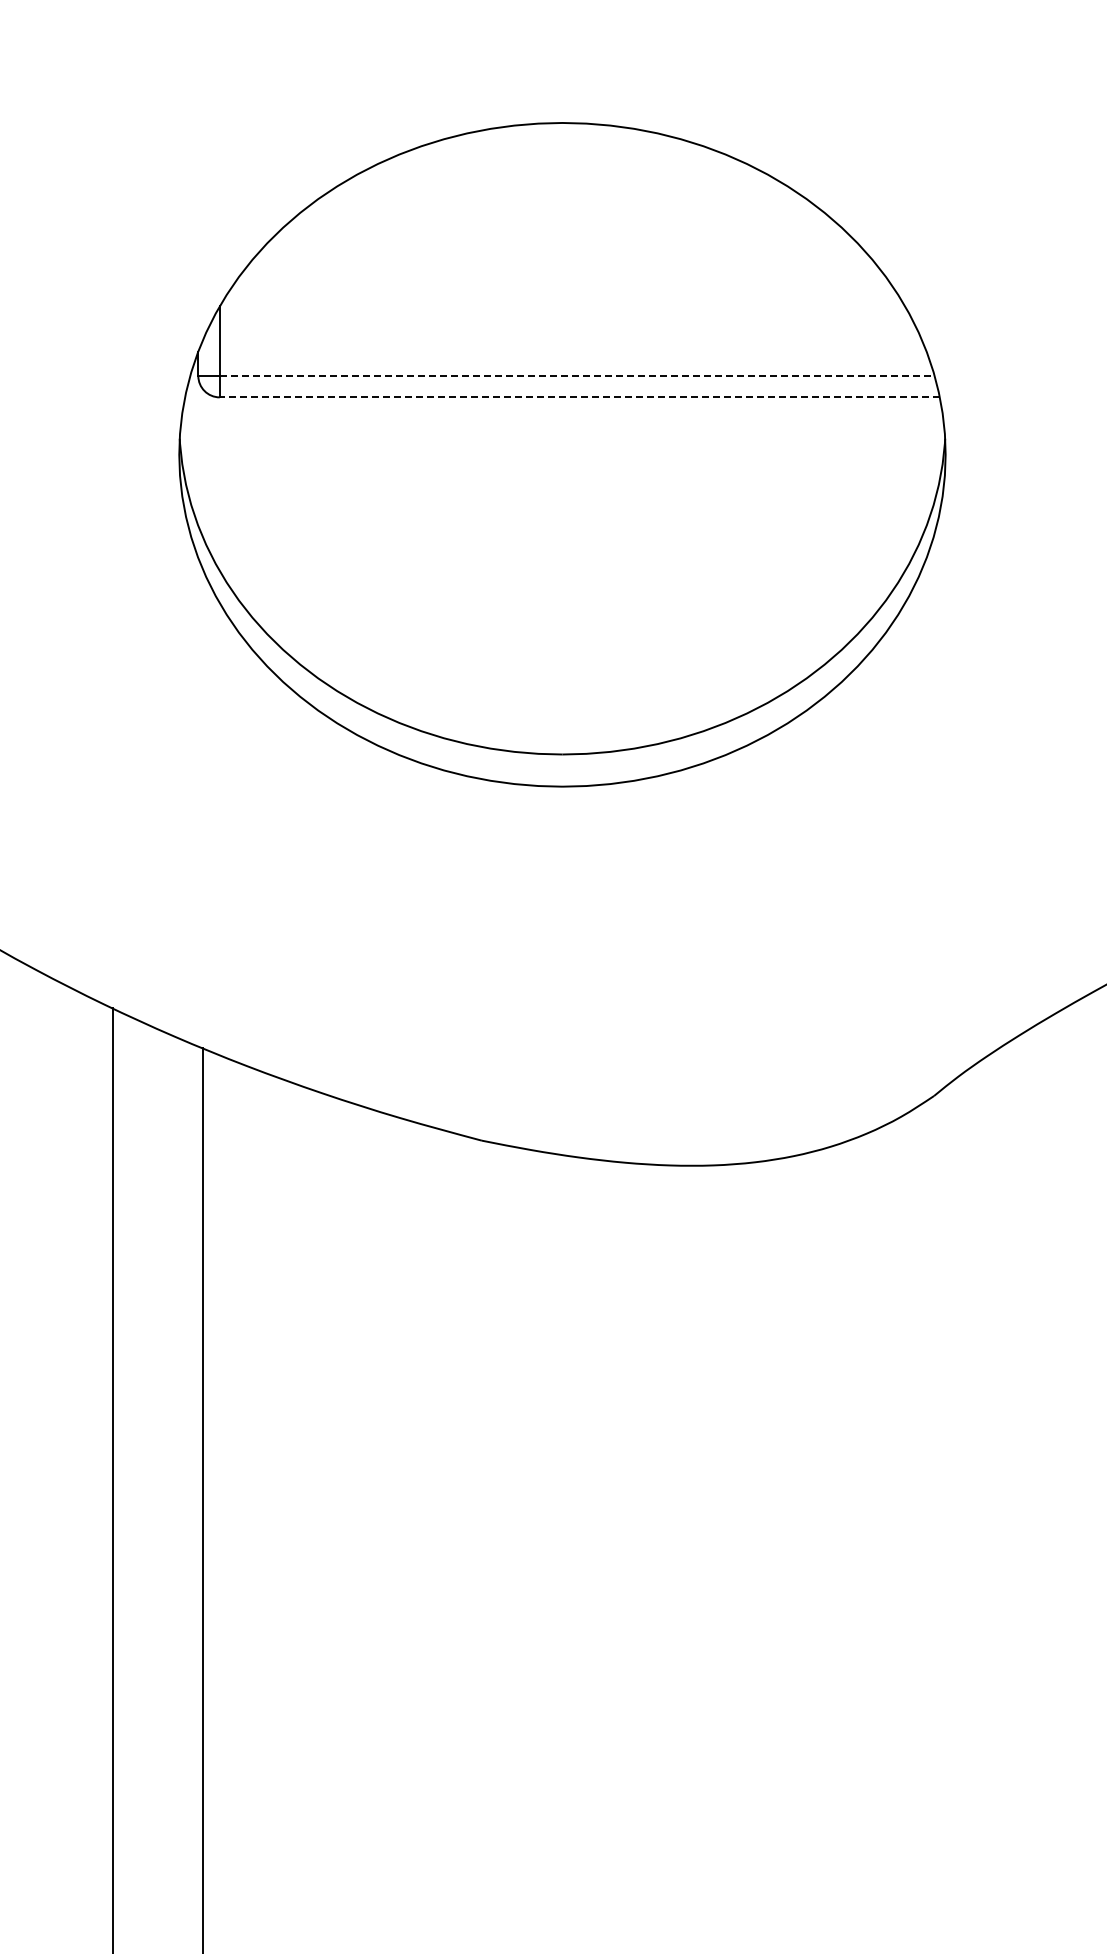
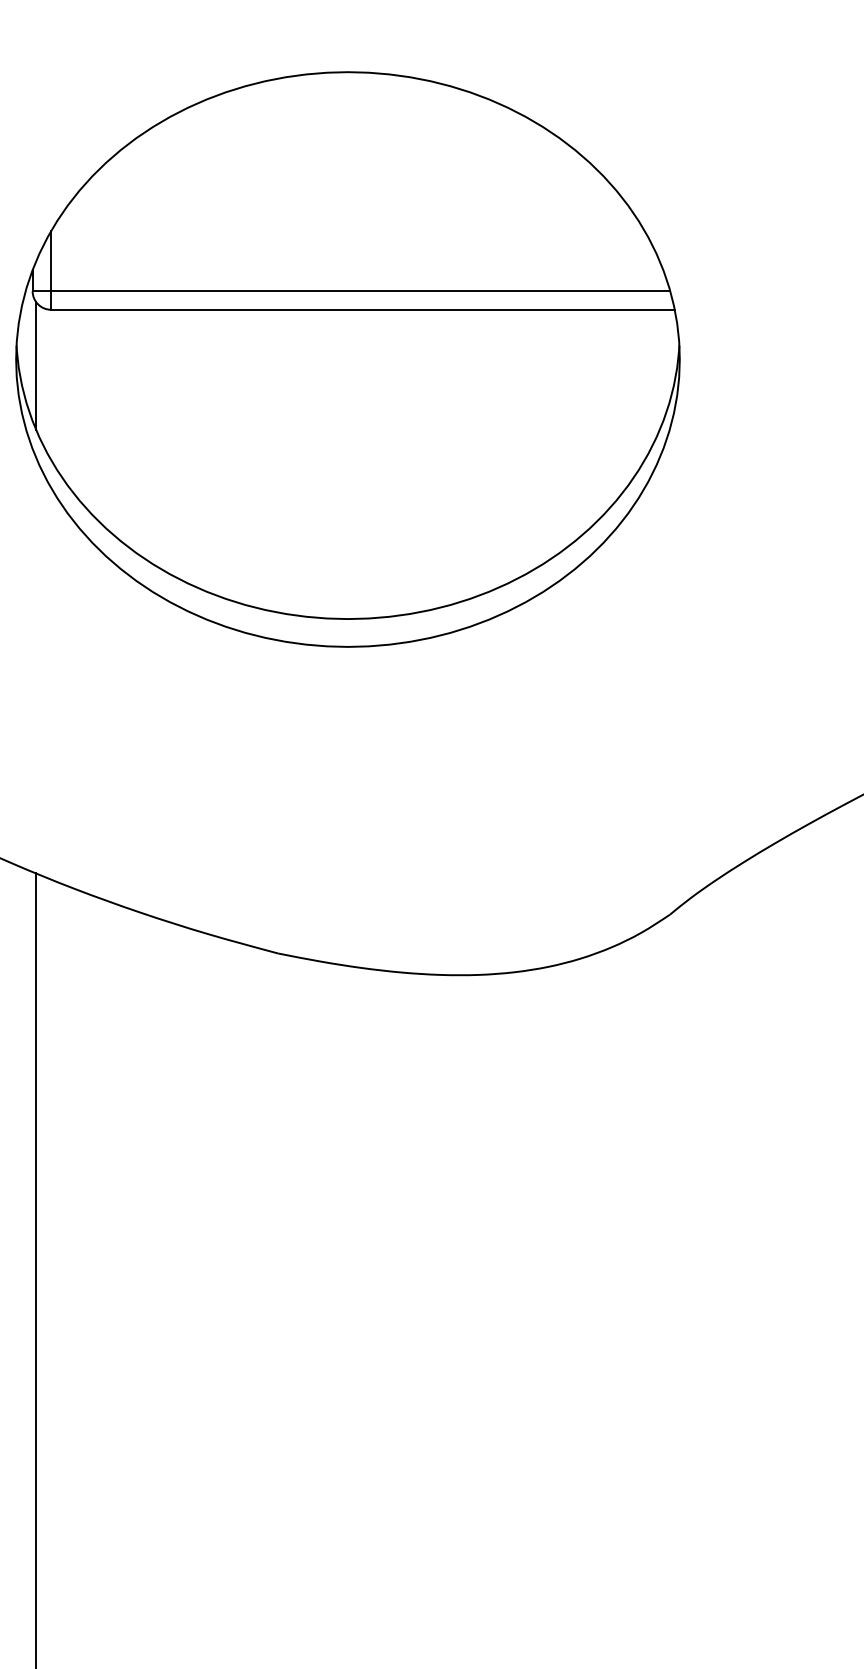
line: (577, 375) -> (360, 290), dashed -> solid
line: (579, 397) -> (362, 309), dashed -> solid
line: (202, 462) -> (36, 366), added

